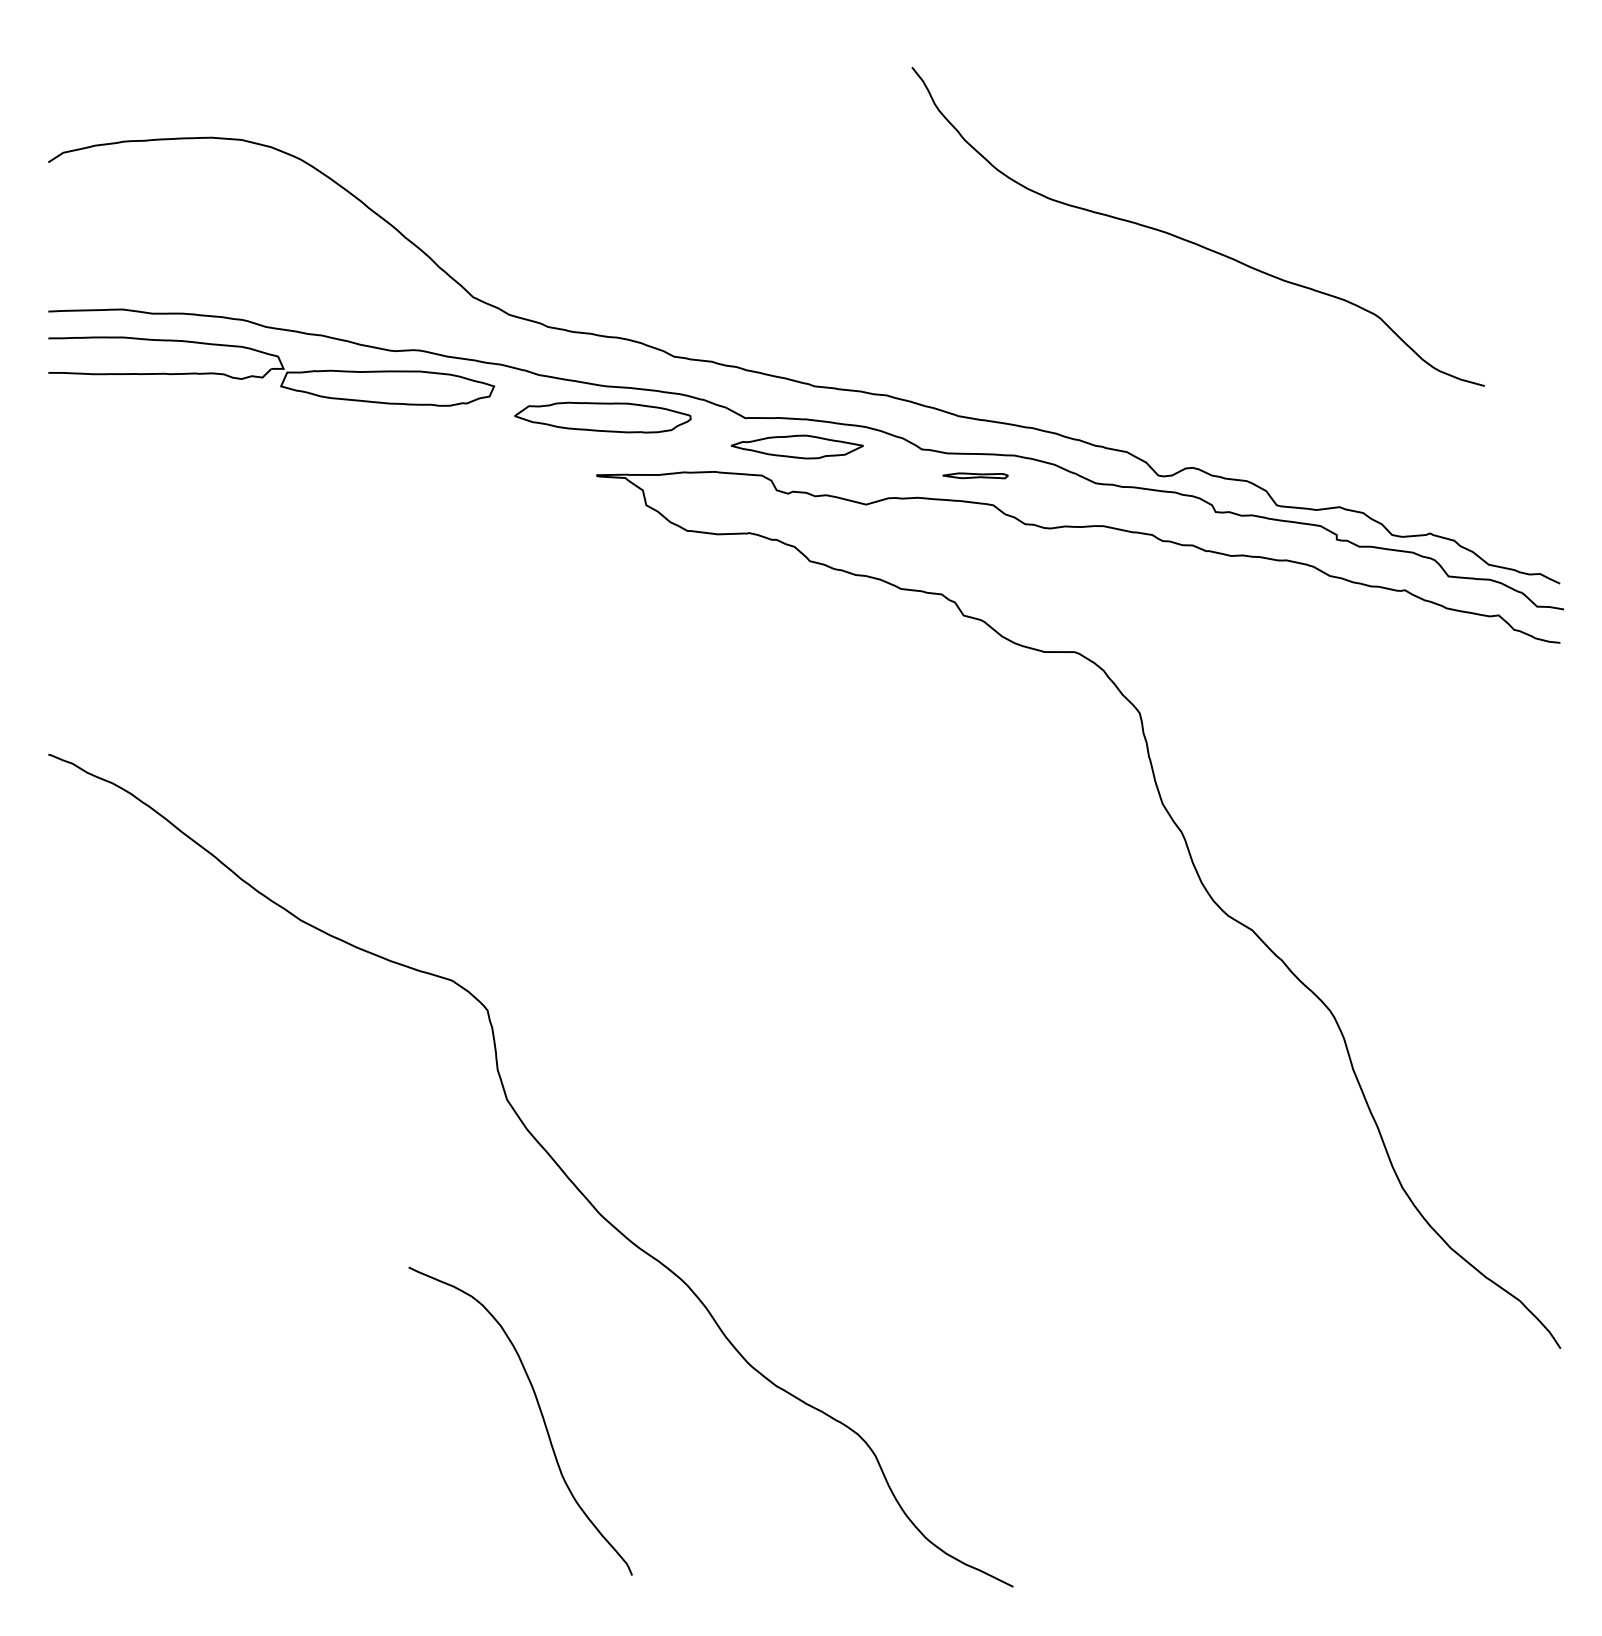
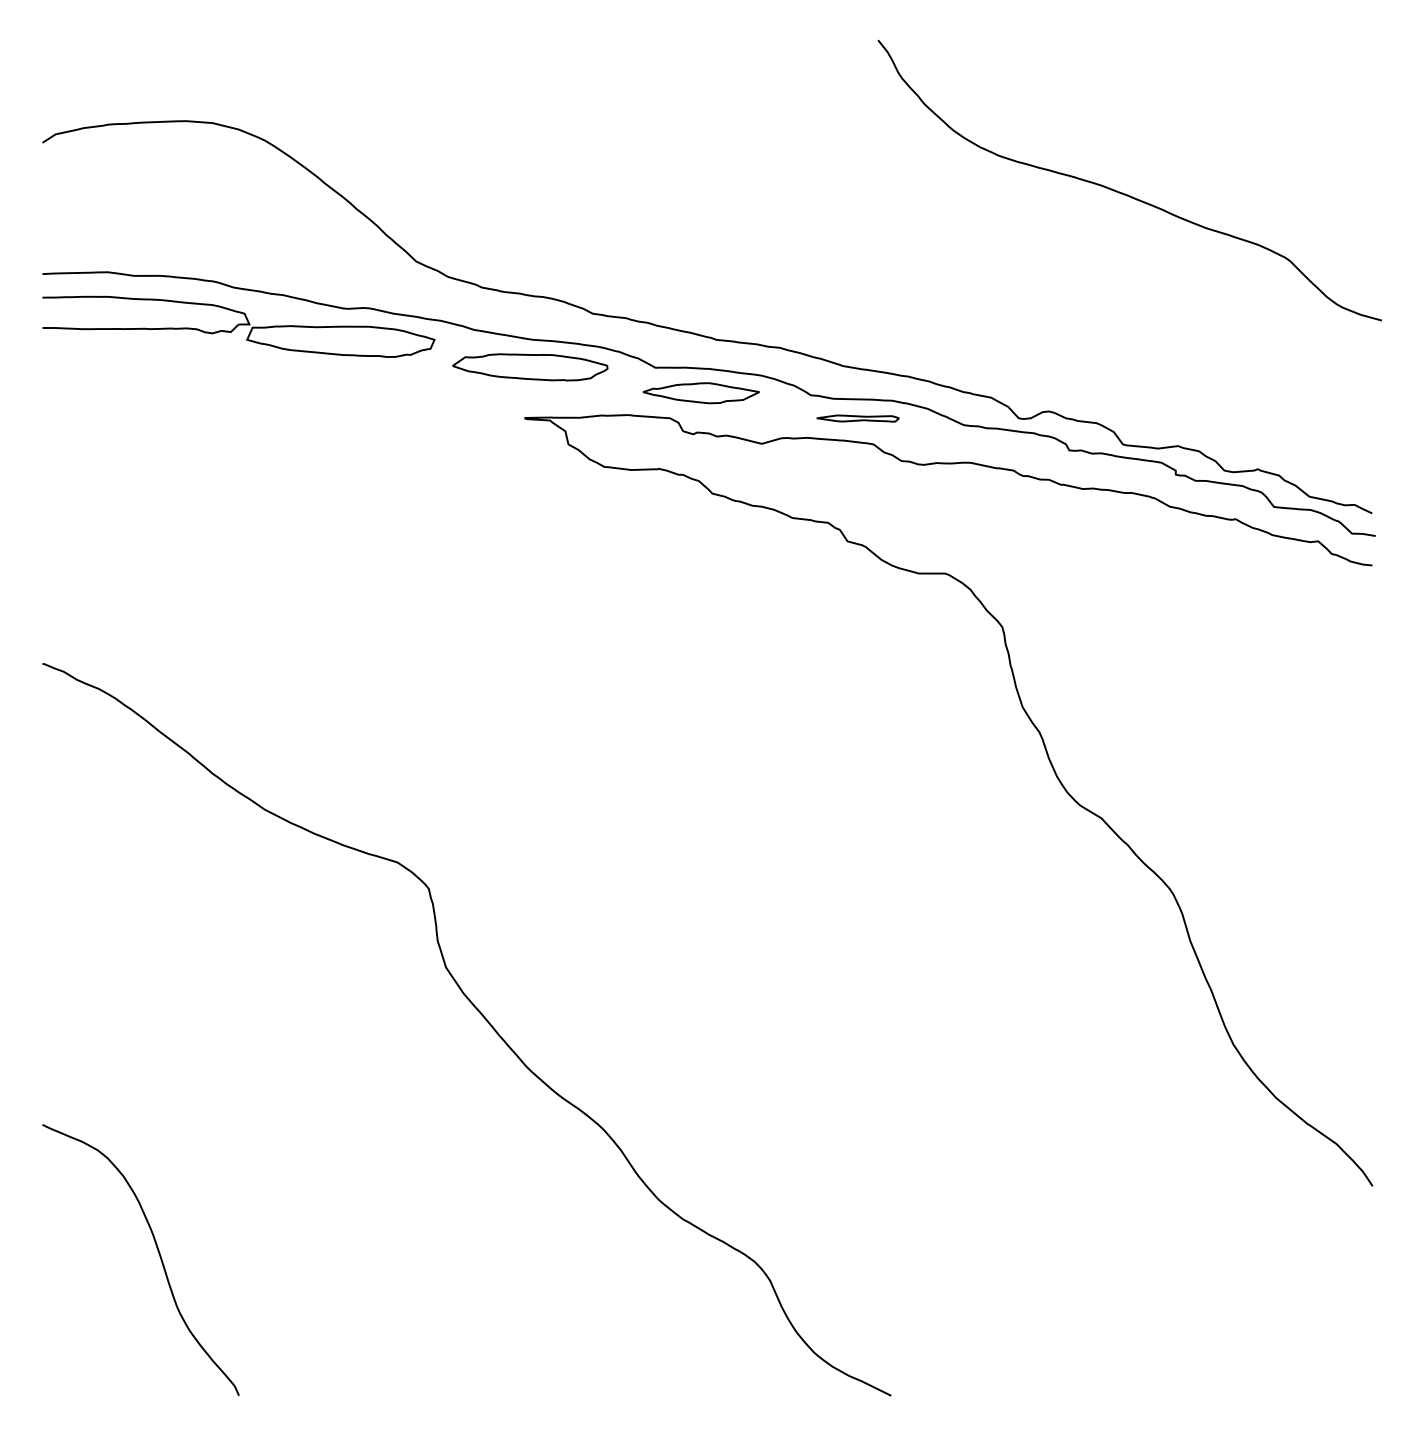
curve: (1193, 241) -> (1125, 193), moved
part: (974, 475) -> (857, 418), size x1.43
curve: (540, 1414) -> (158, 1254), moved

